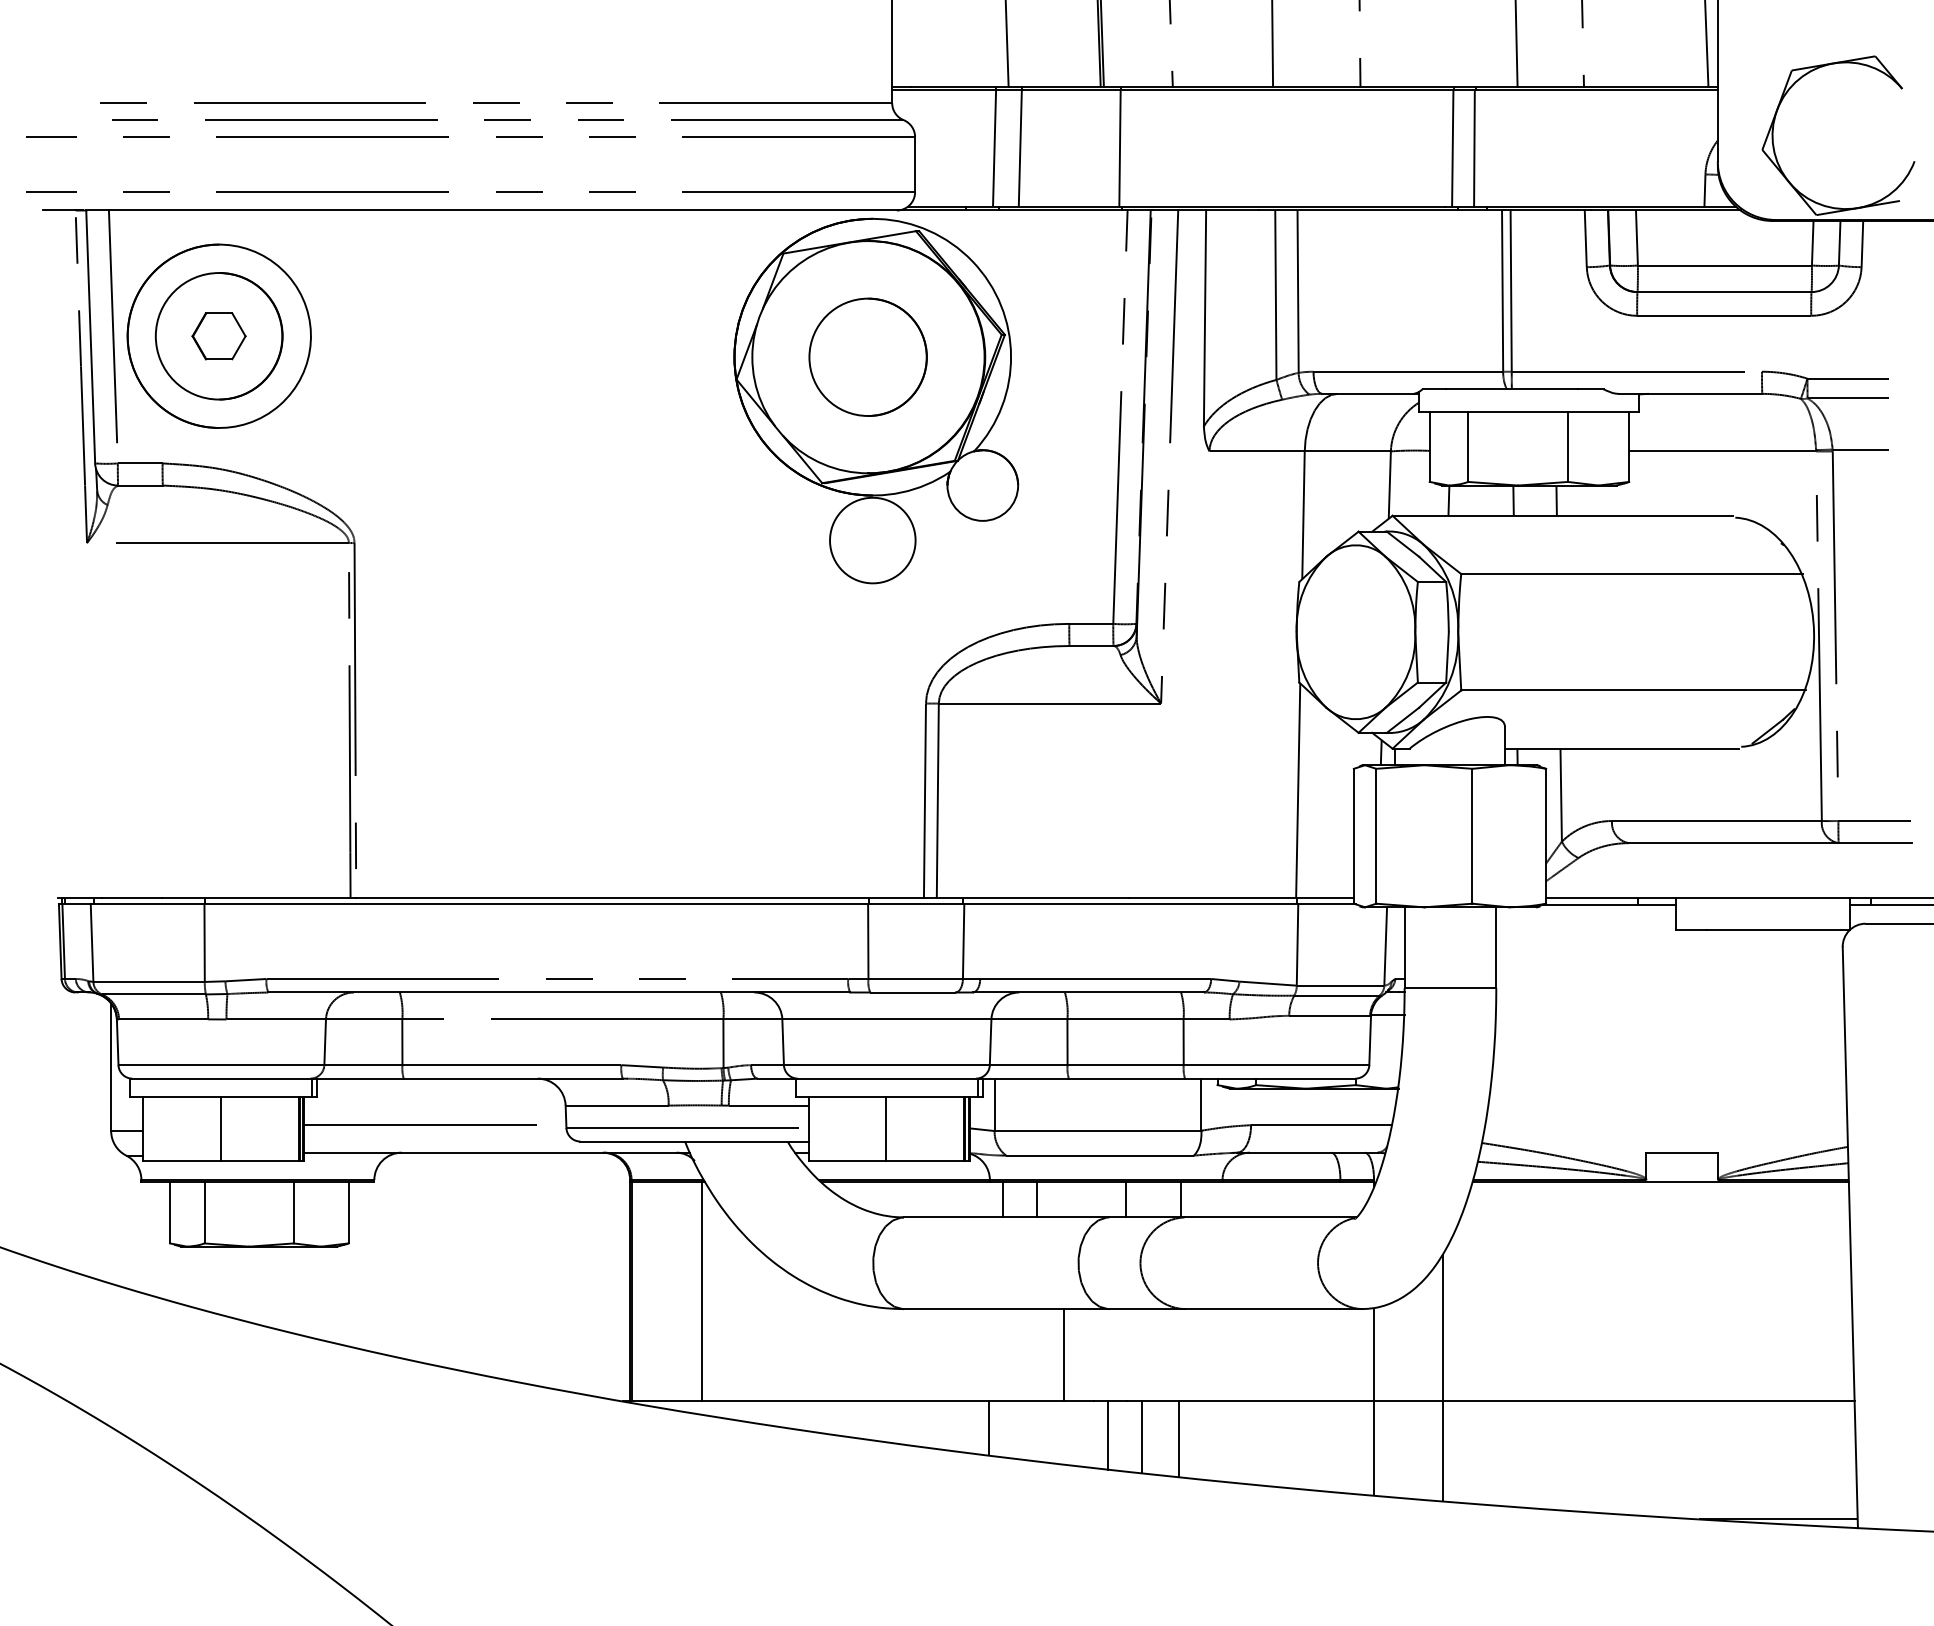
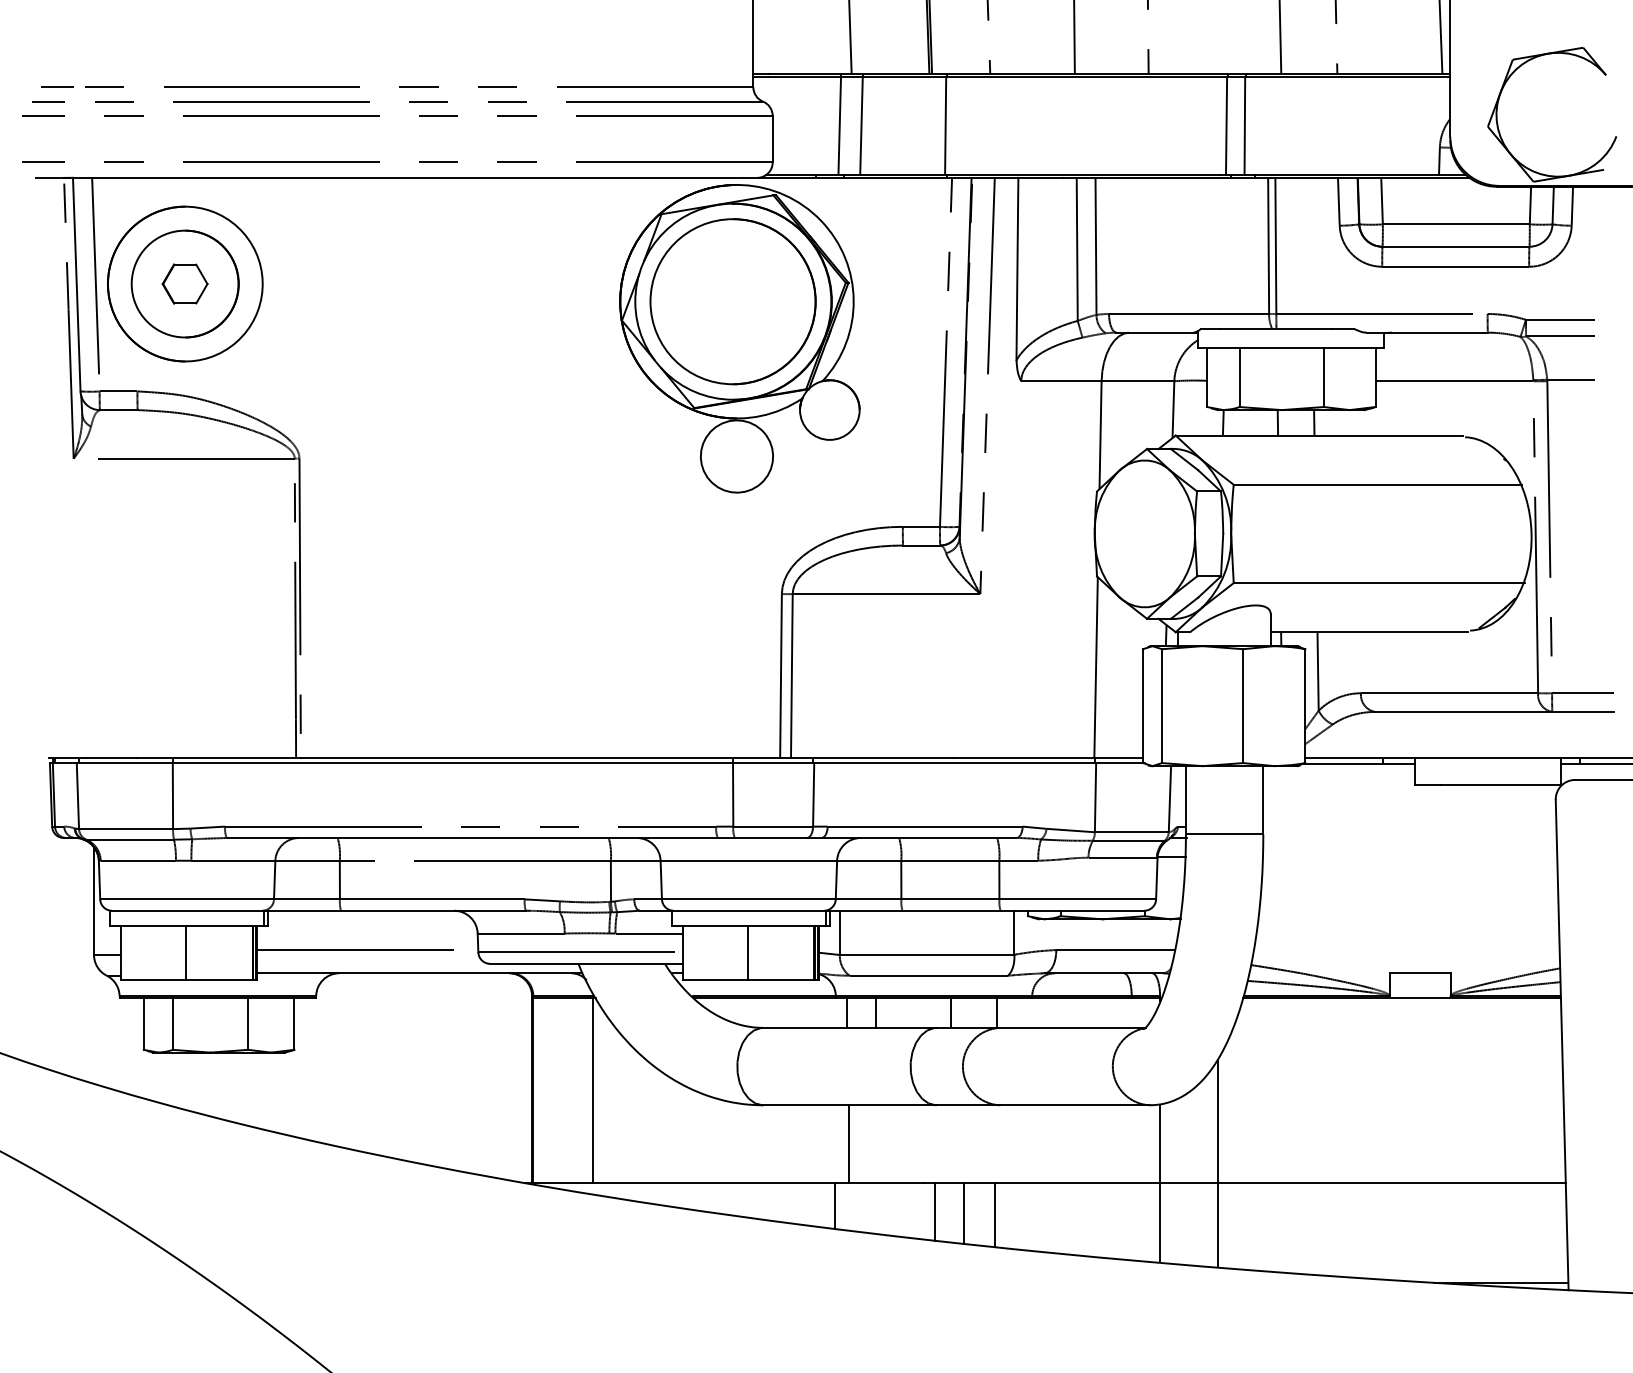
line: (67, 103) -> (57, 87), added
line: (57, 120) -> (48, 101), added
circle: (867, 356) -> (732, 301), size x1.67
line: (1064, 1355) -> (849, 1144), moved

